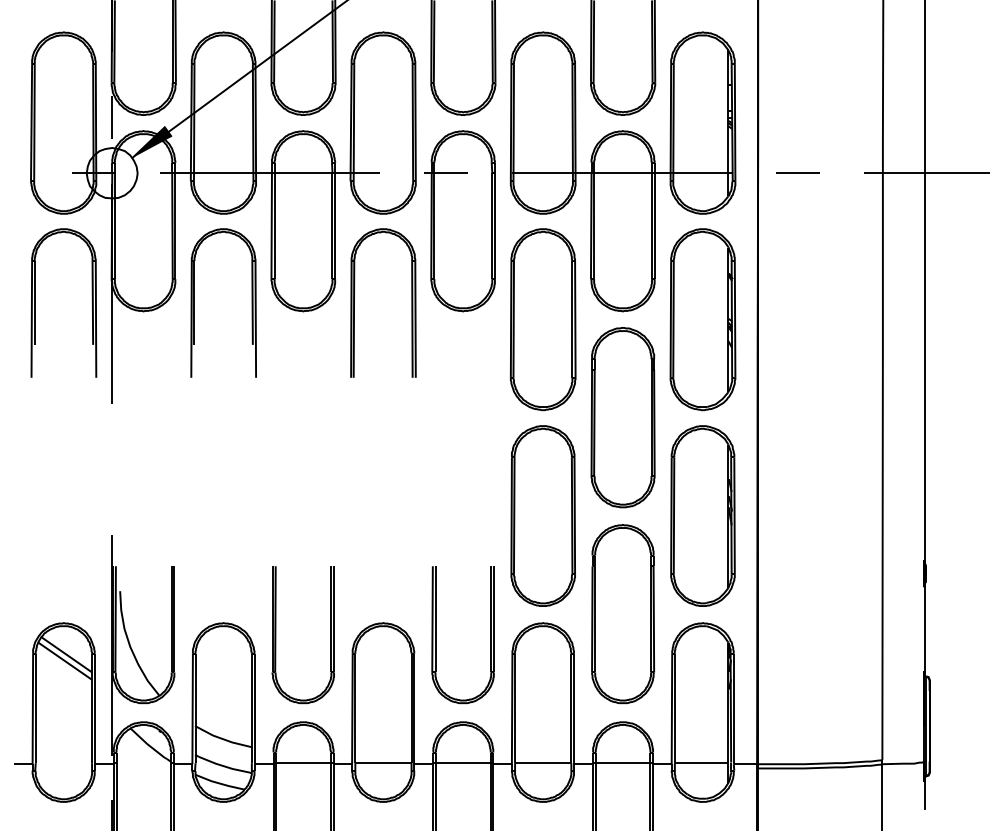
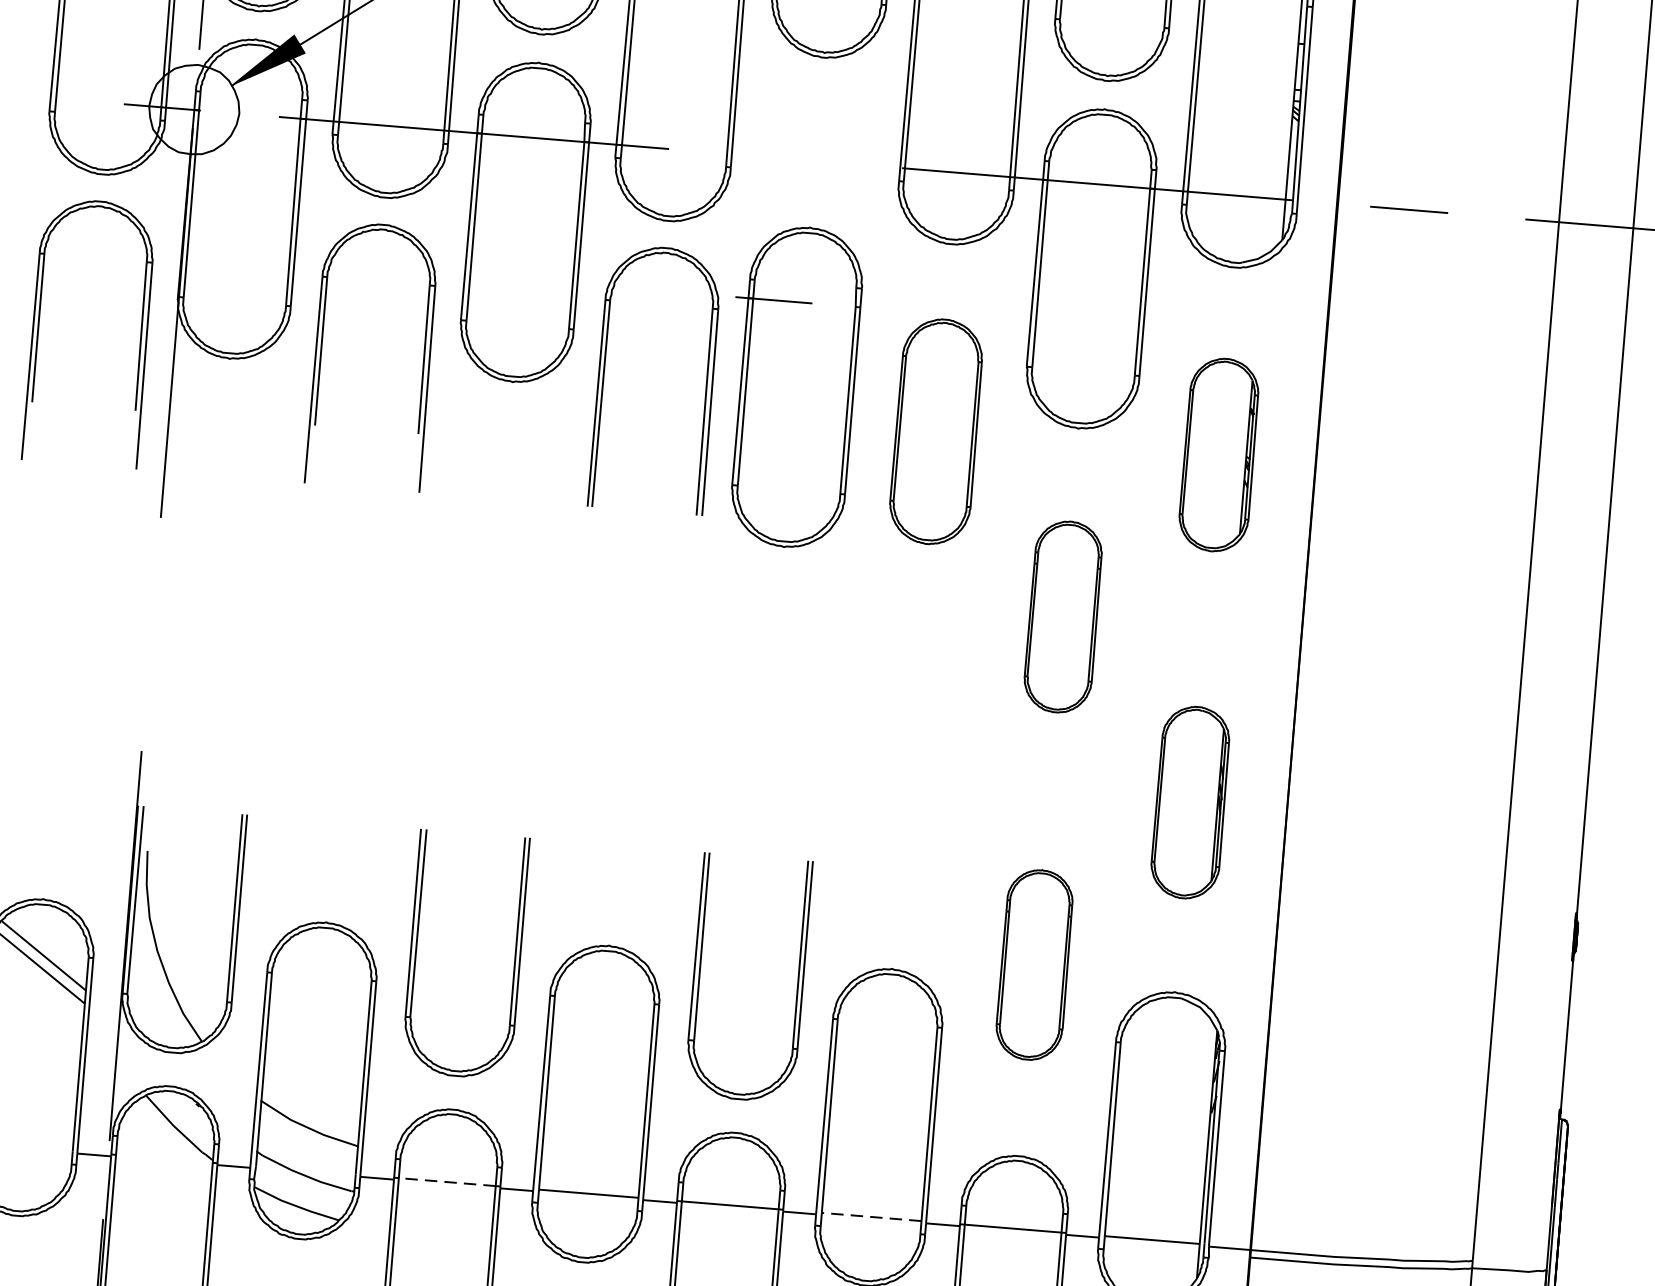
part: (459, 221) -> (790, 387), moved
part: (543, 319) -> (936, 431), size x0.7
part: (702, 319) -> (1218, 454), size x0.6
part: (622, 417) -> (1062, 616), size x0.6
part: (542, 515) -> (906, 778), removed
part: (702, 515) -> (1189, 801), size x0.6
part: (622, 614) -> (1033, 965), size x0.6
line: (303, 763) -> (447, 1182), solid -> dashed
line: (542, 763) -> (870, 1217), solid -> dashed

